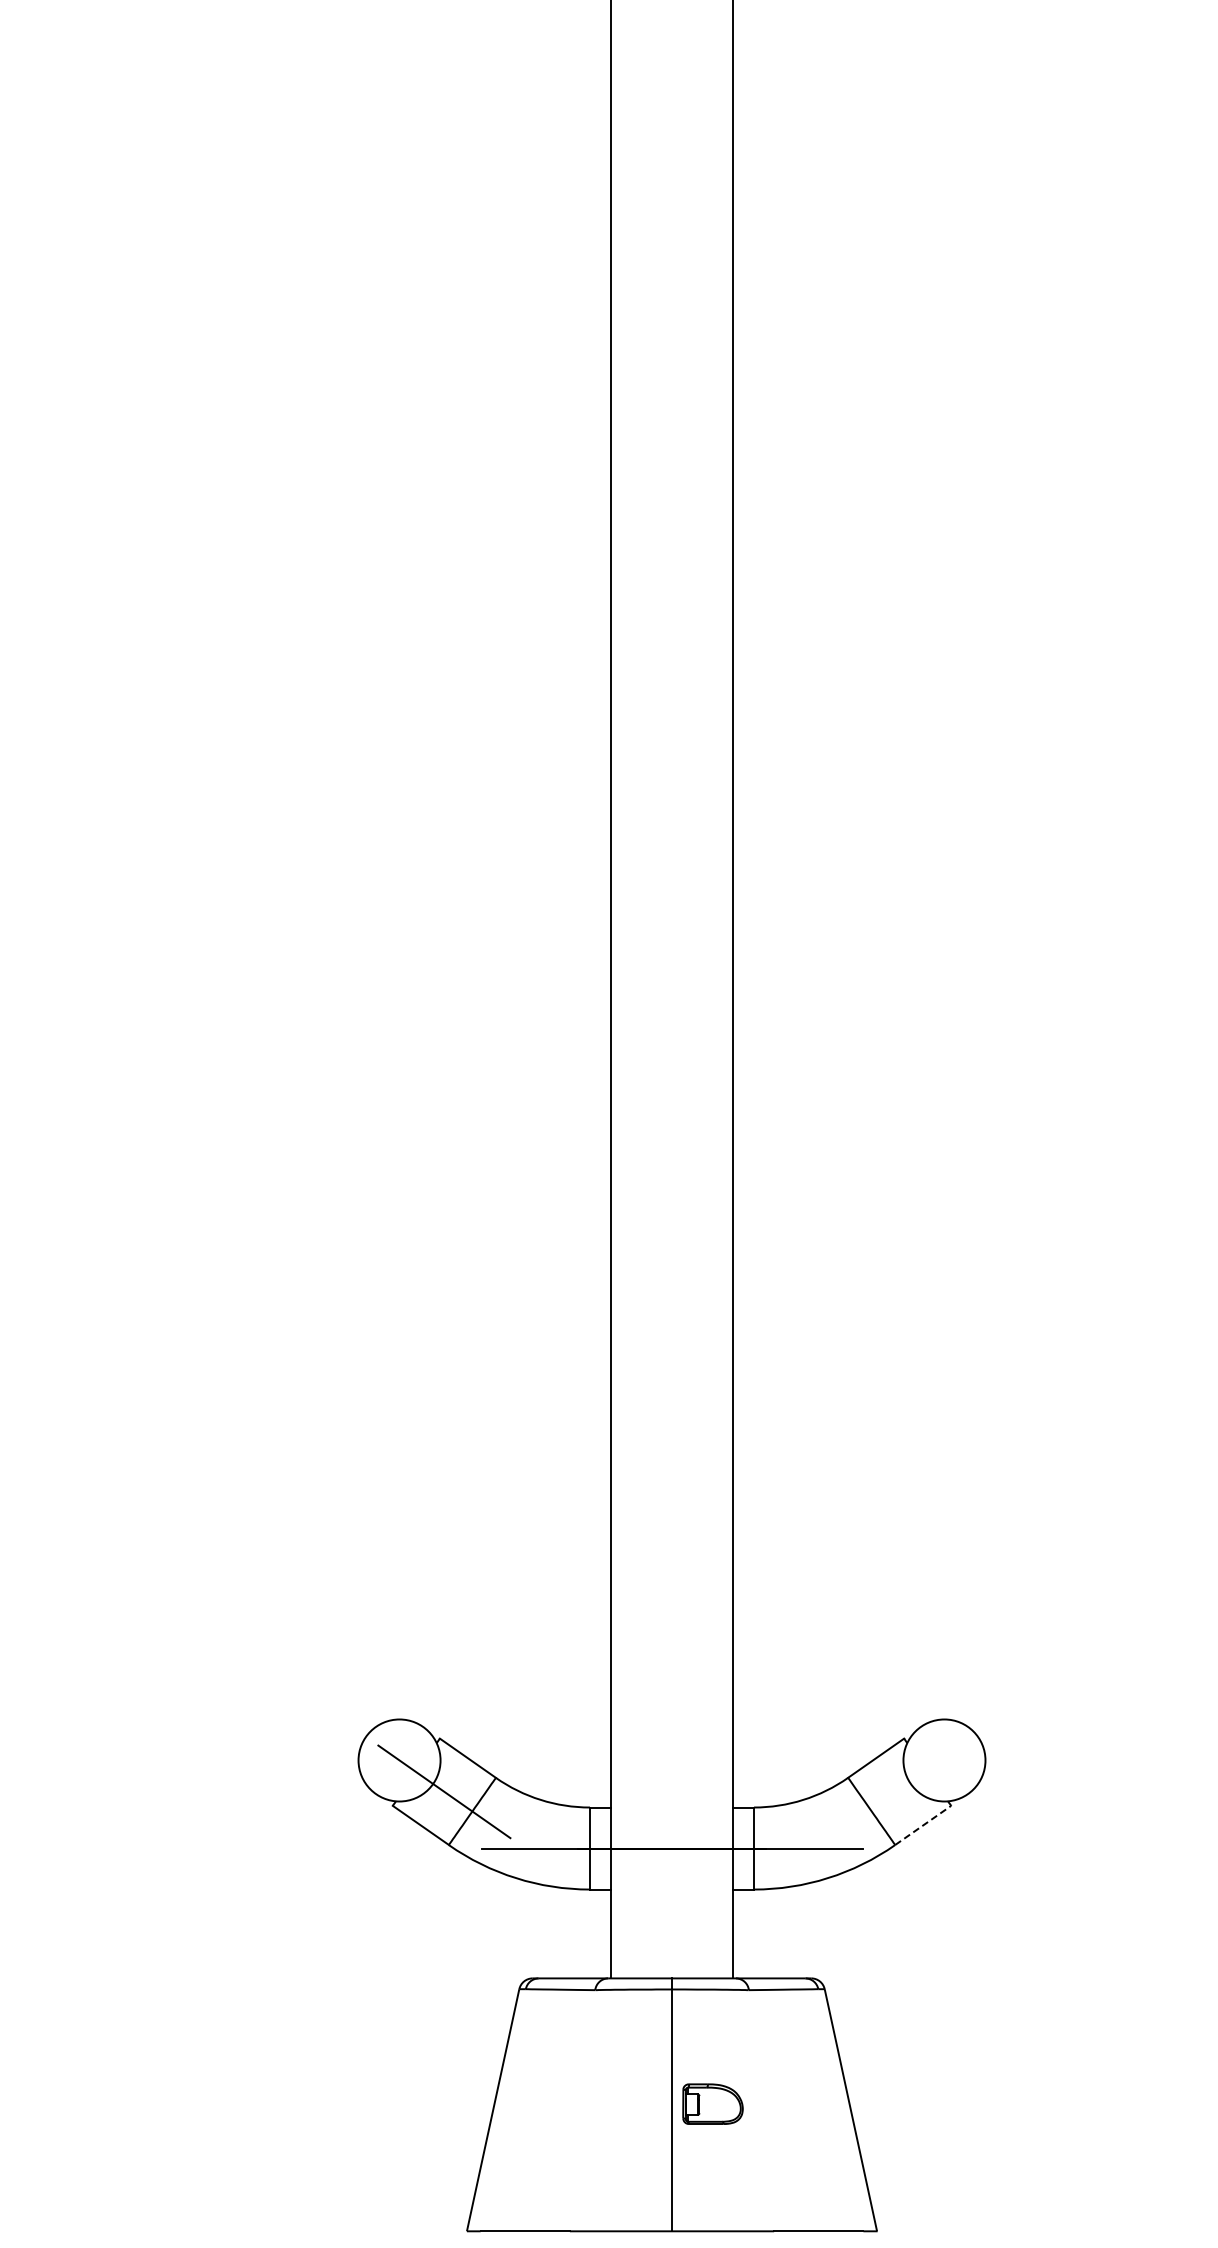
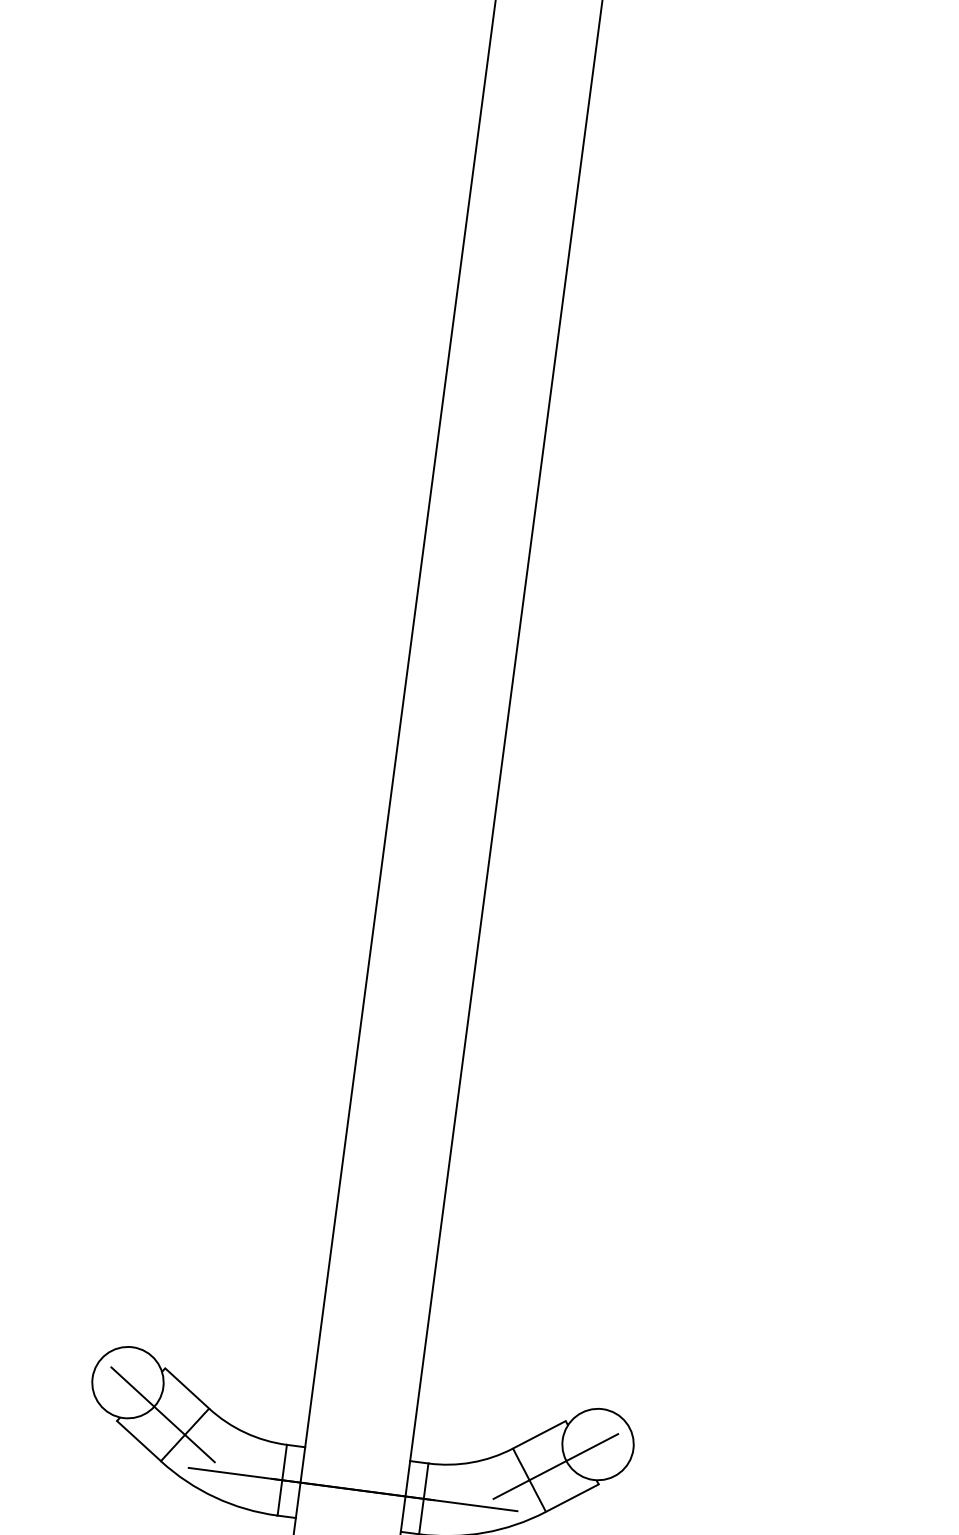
line: (899, 1791) -> (555, 1466), added
line: (923, 1825) -> (572, 1498), dashed -> solid

